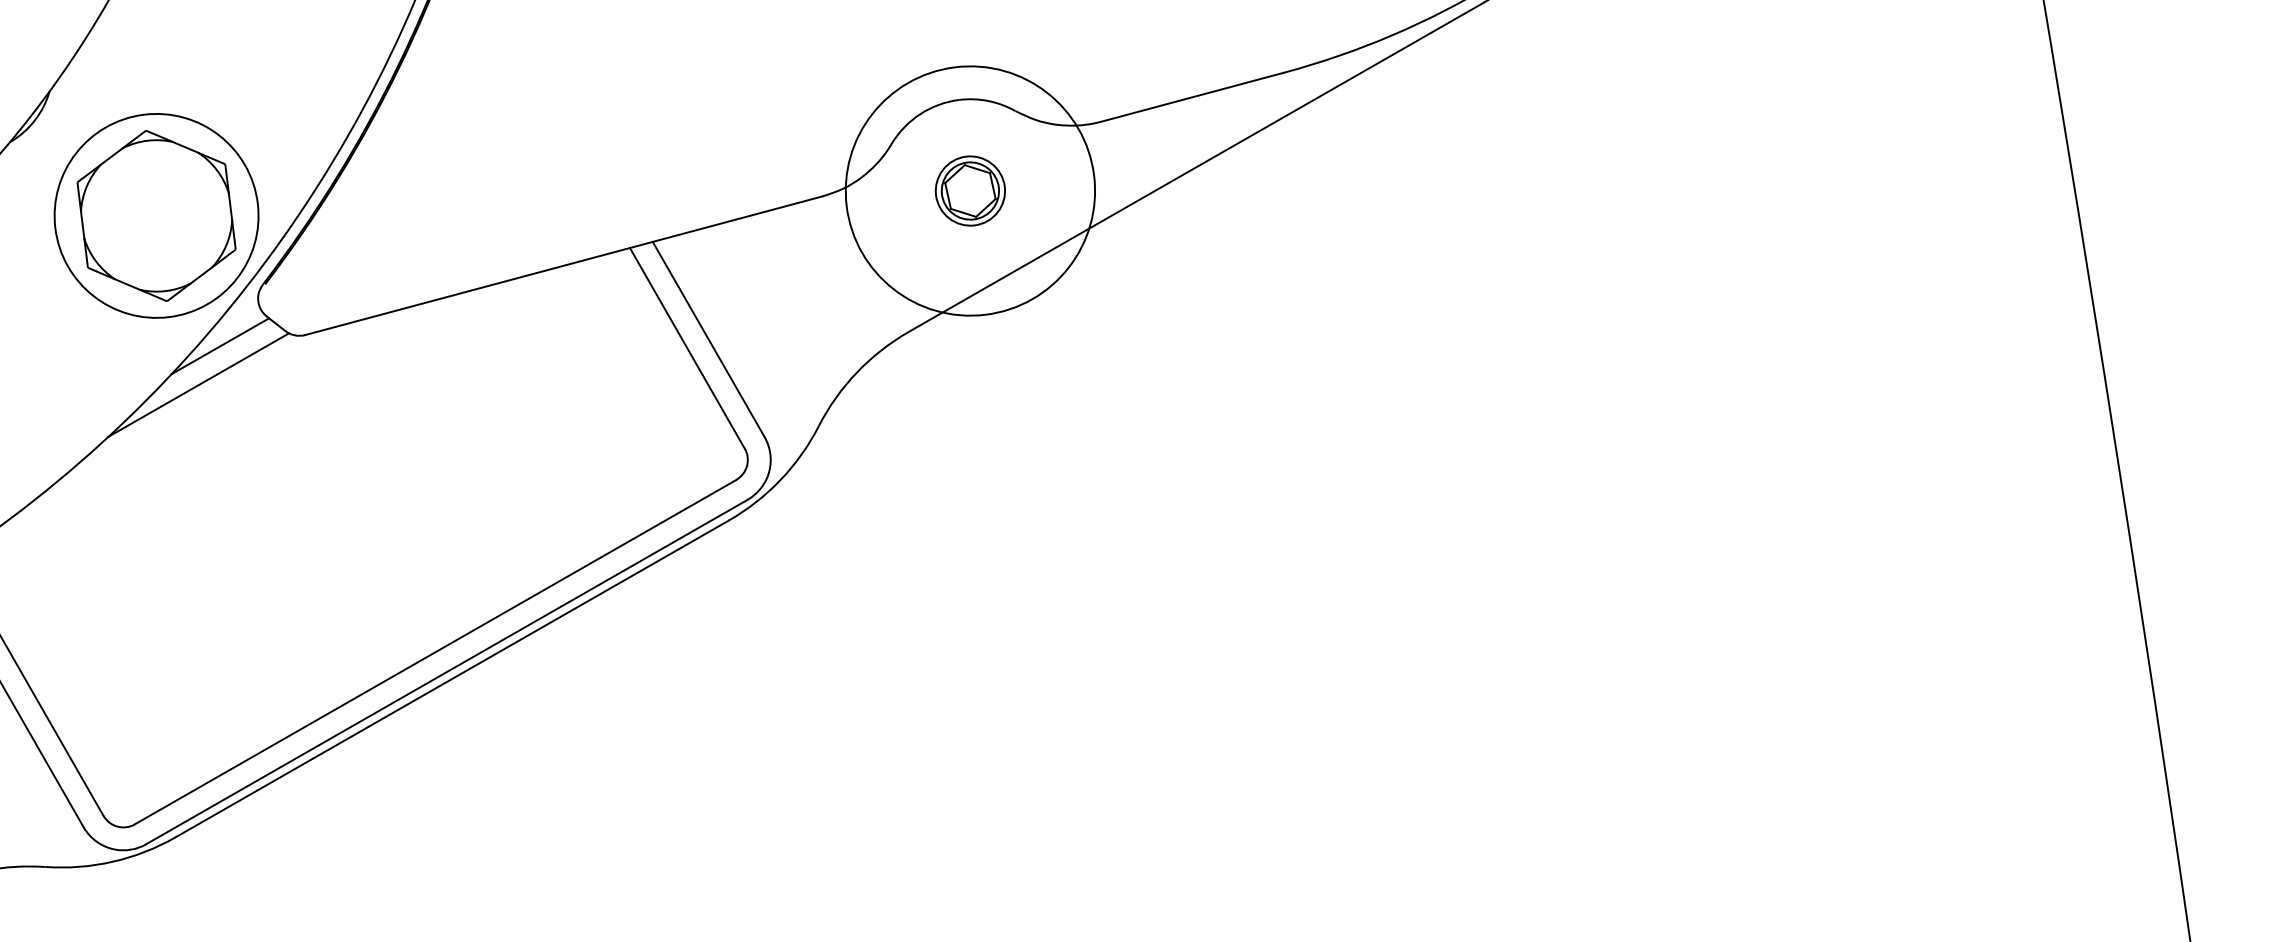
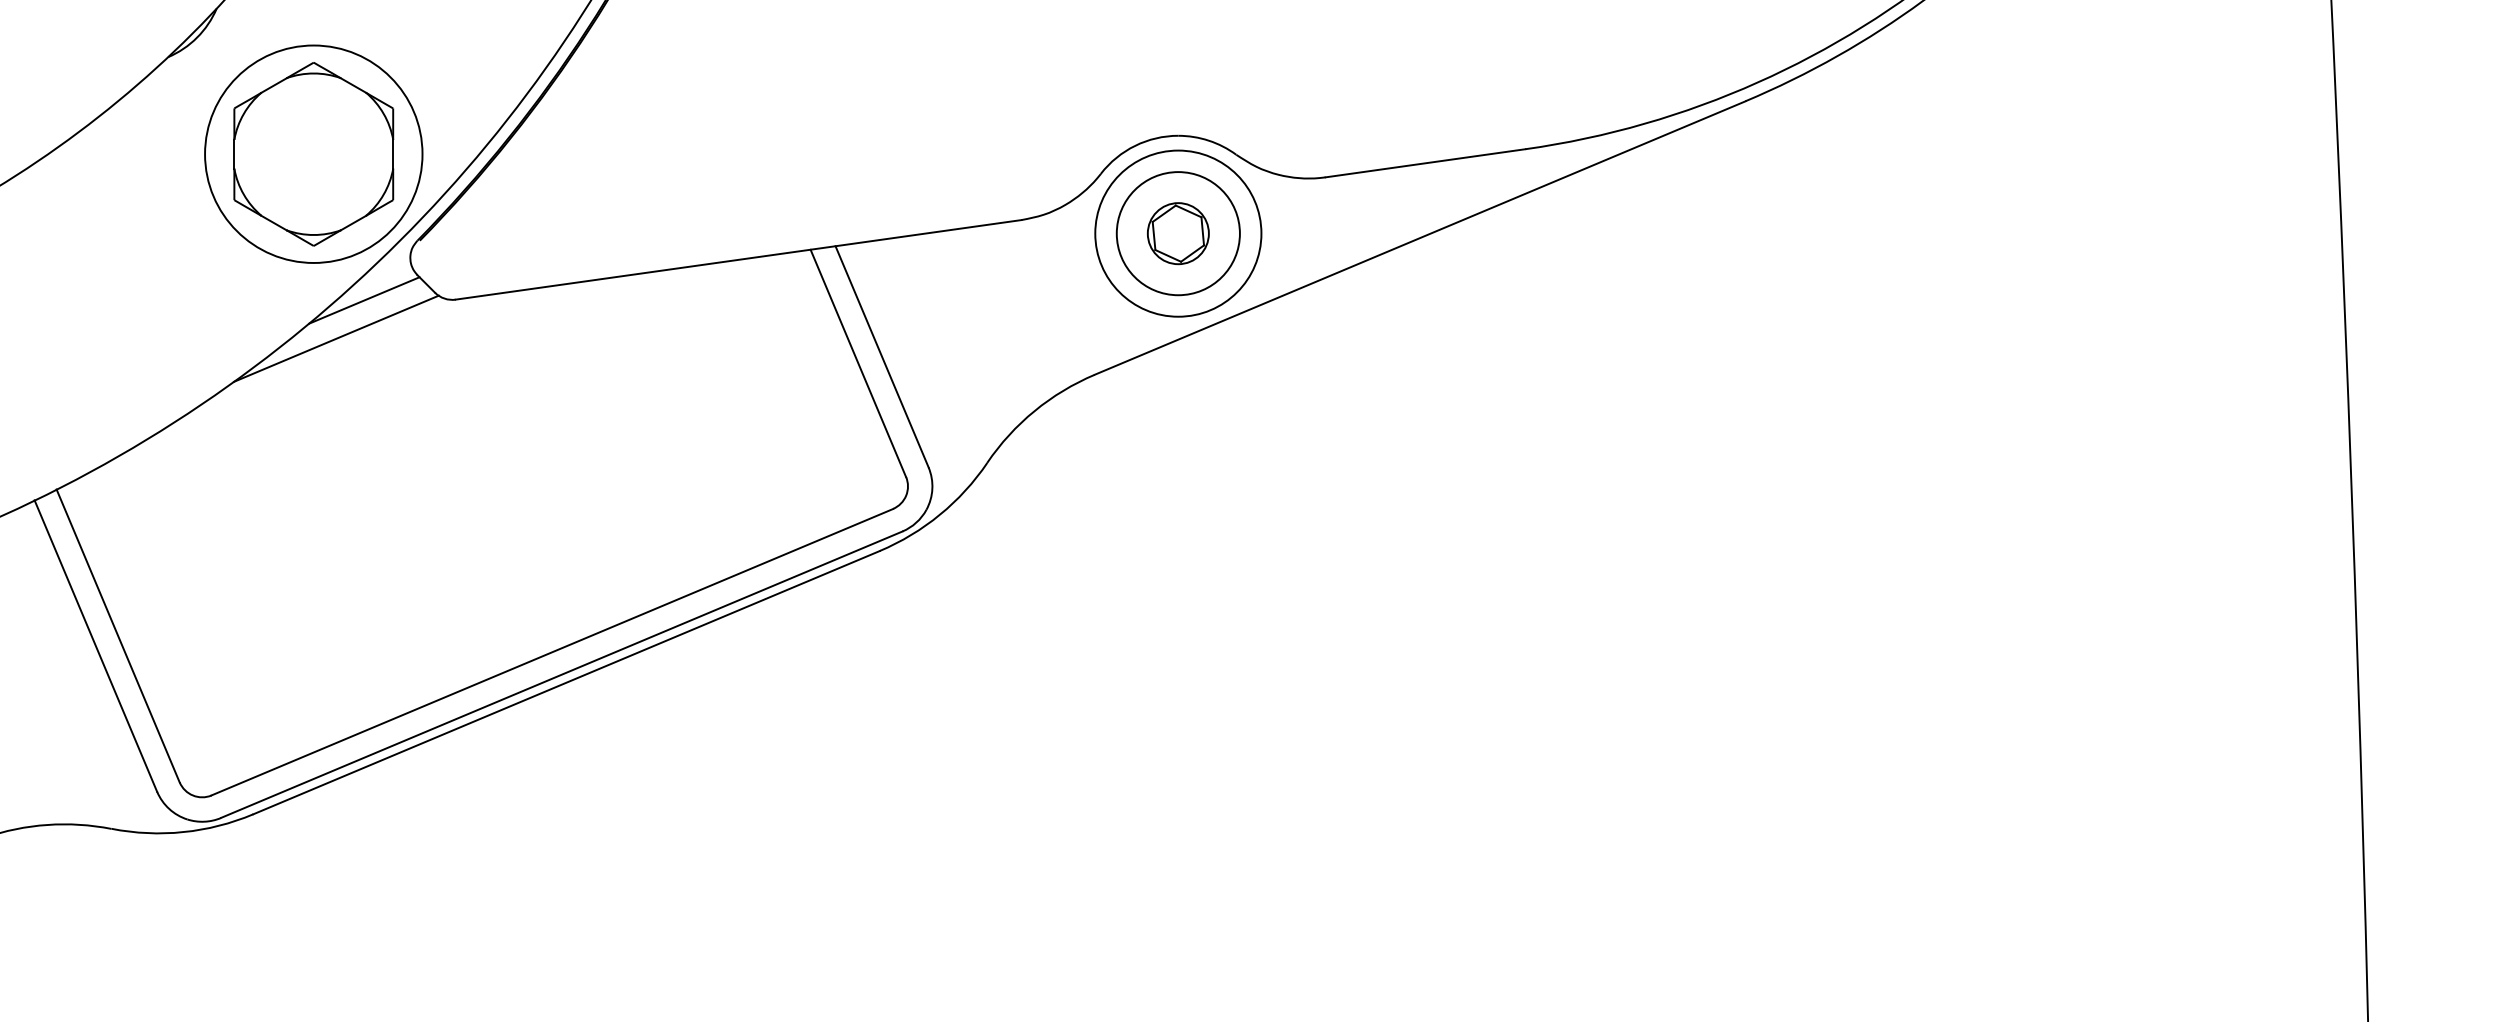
circle: (969, 190) -> (1177, 233), size x1.67
circle: (970, 190) -> (1178, 233), size x0.62

